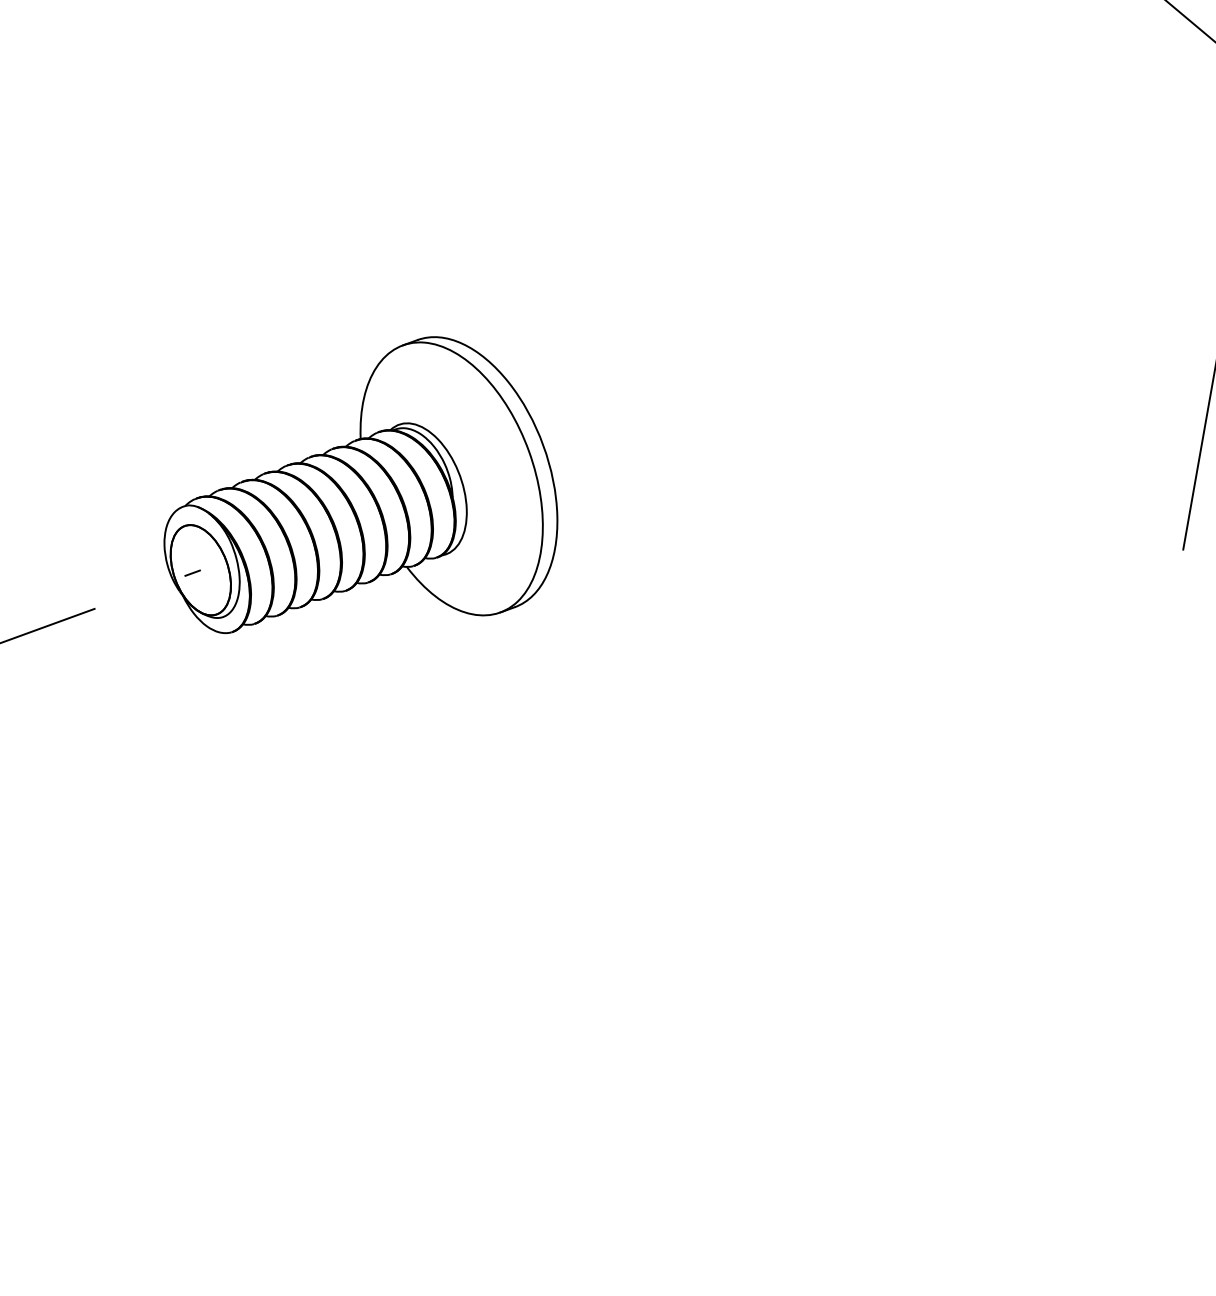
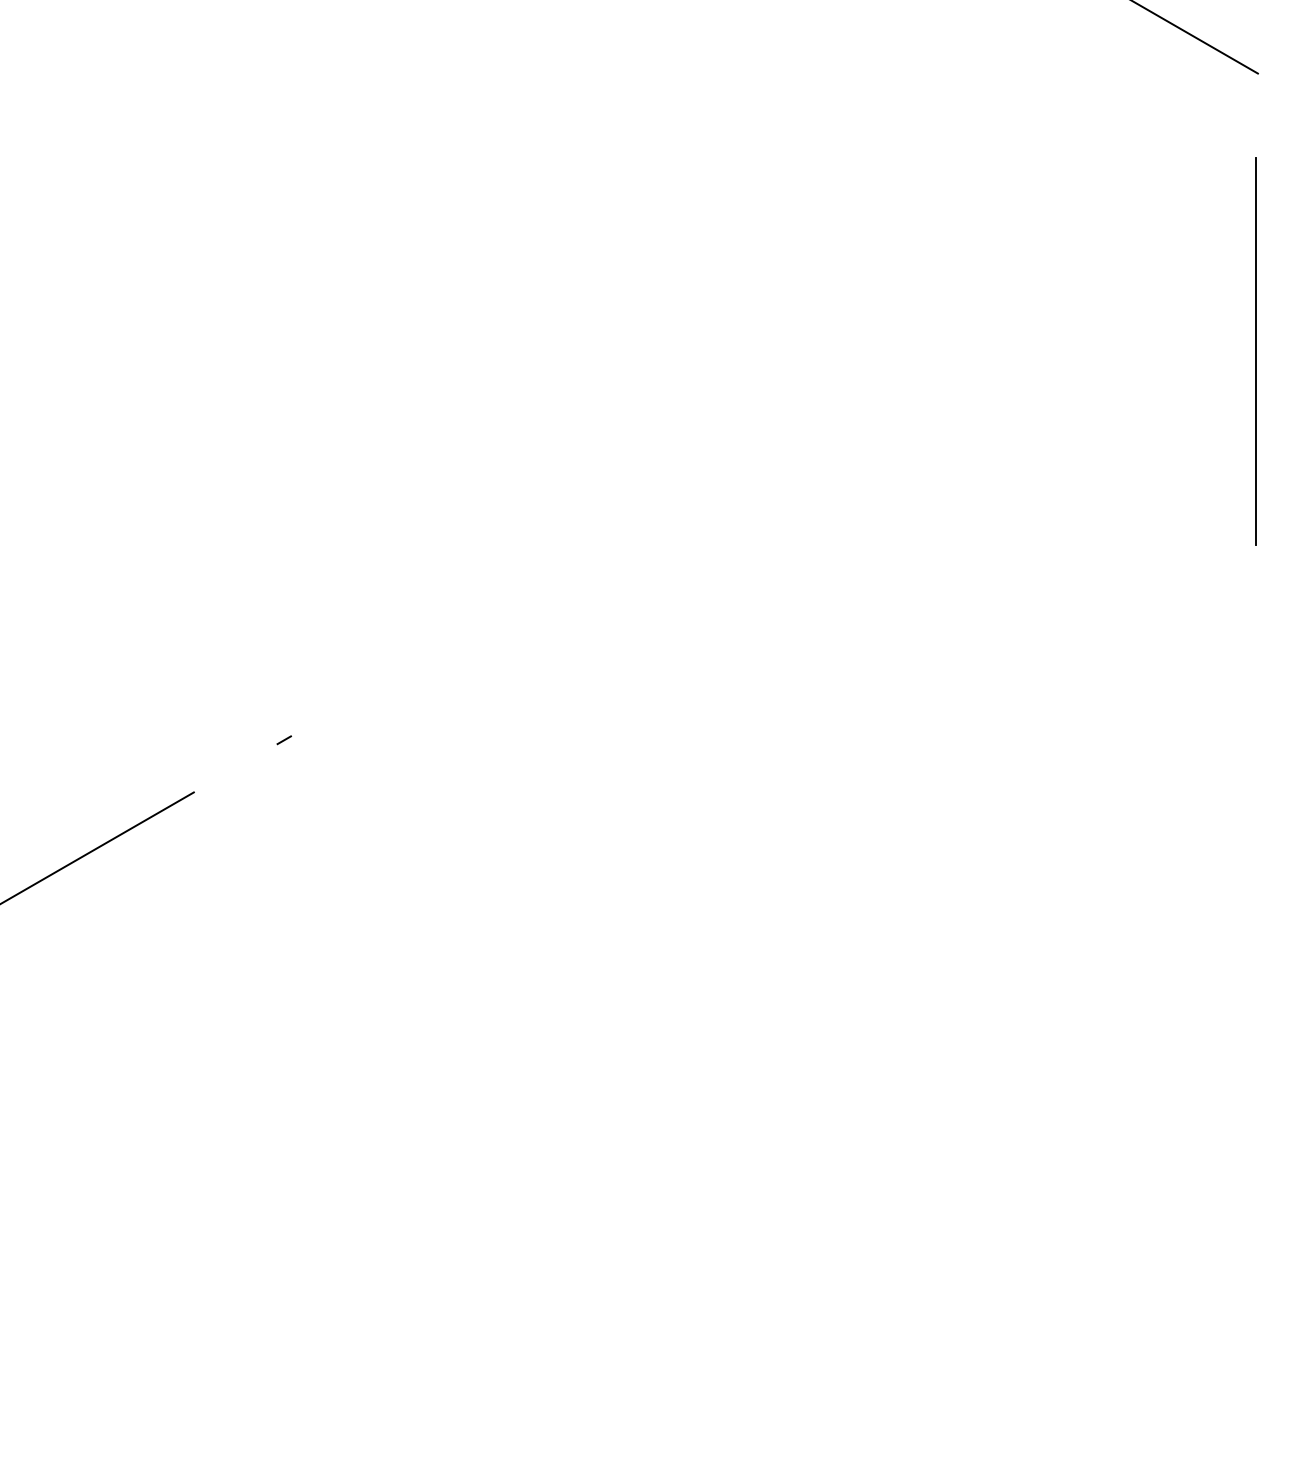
part: (368, 491) -> (443, 629), removed

